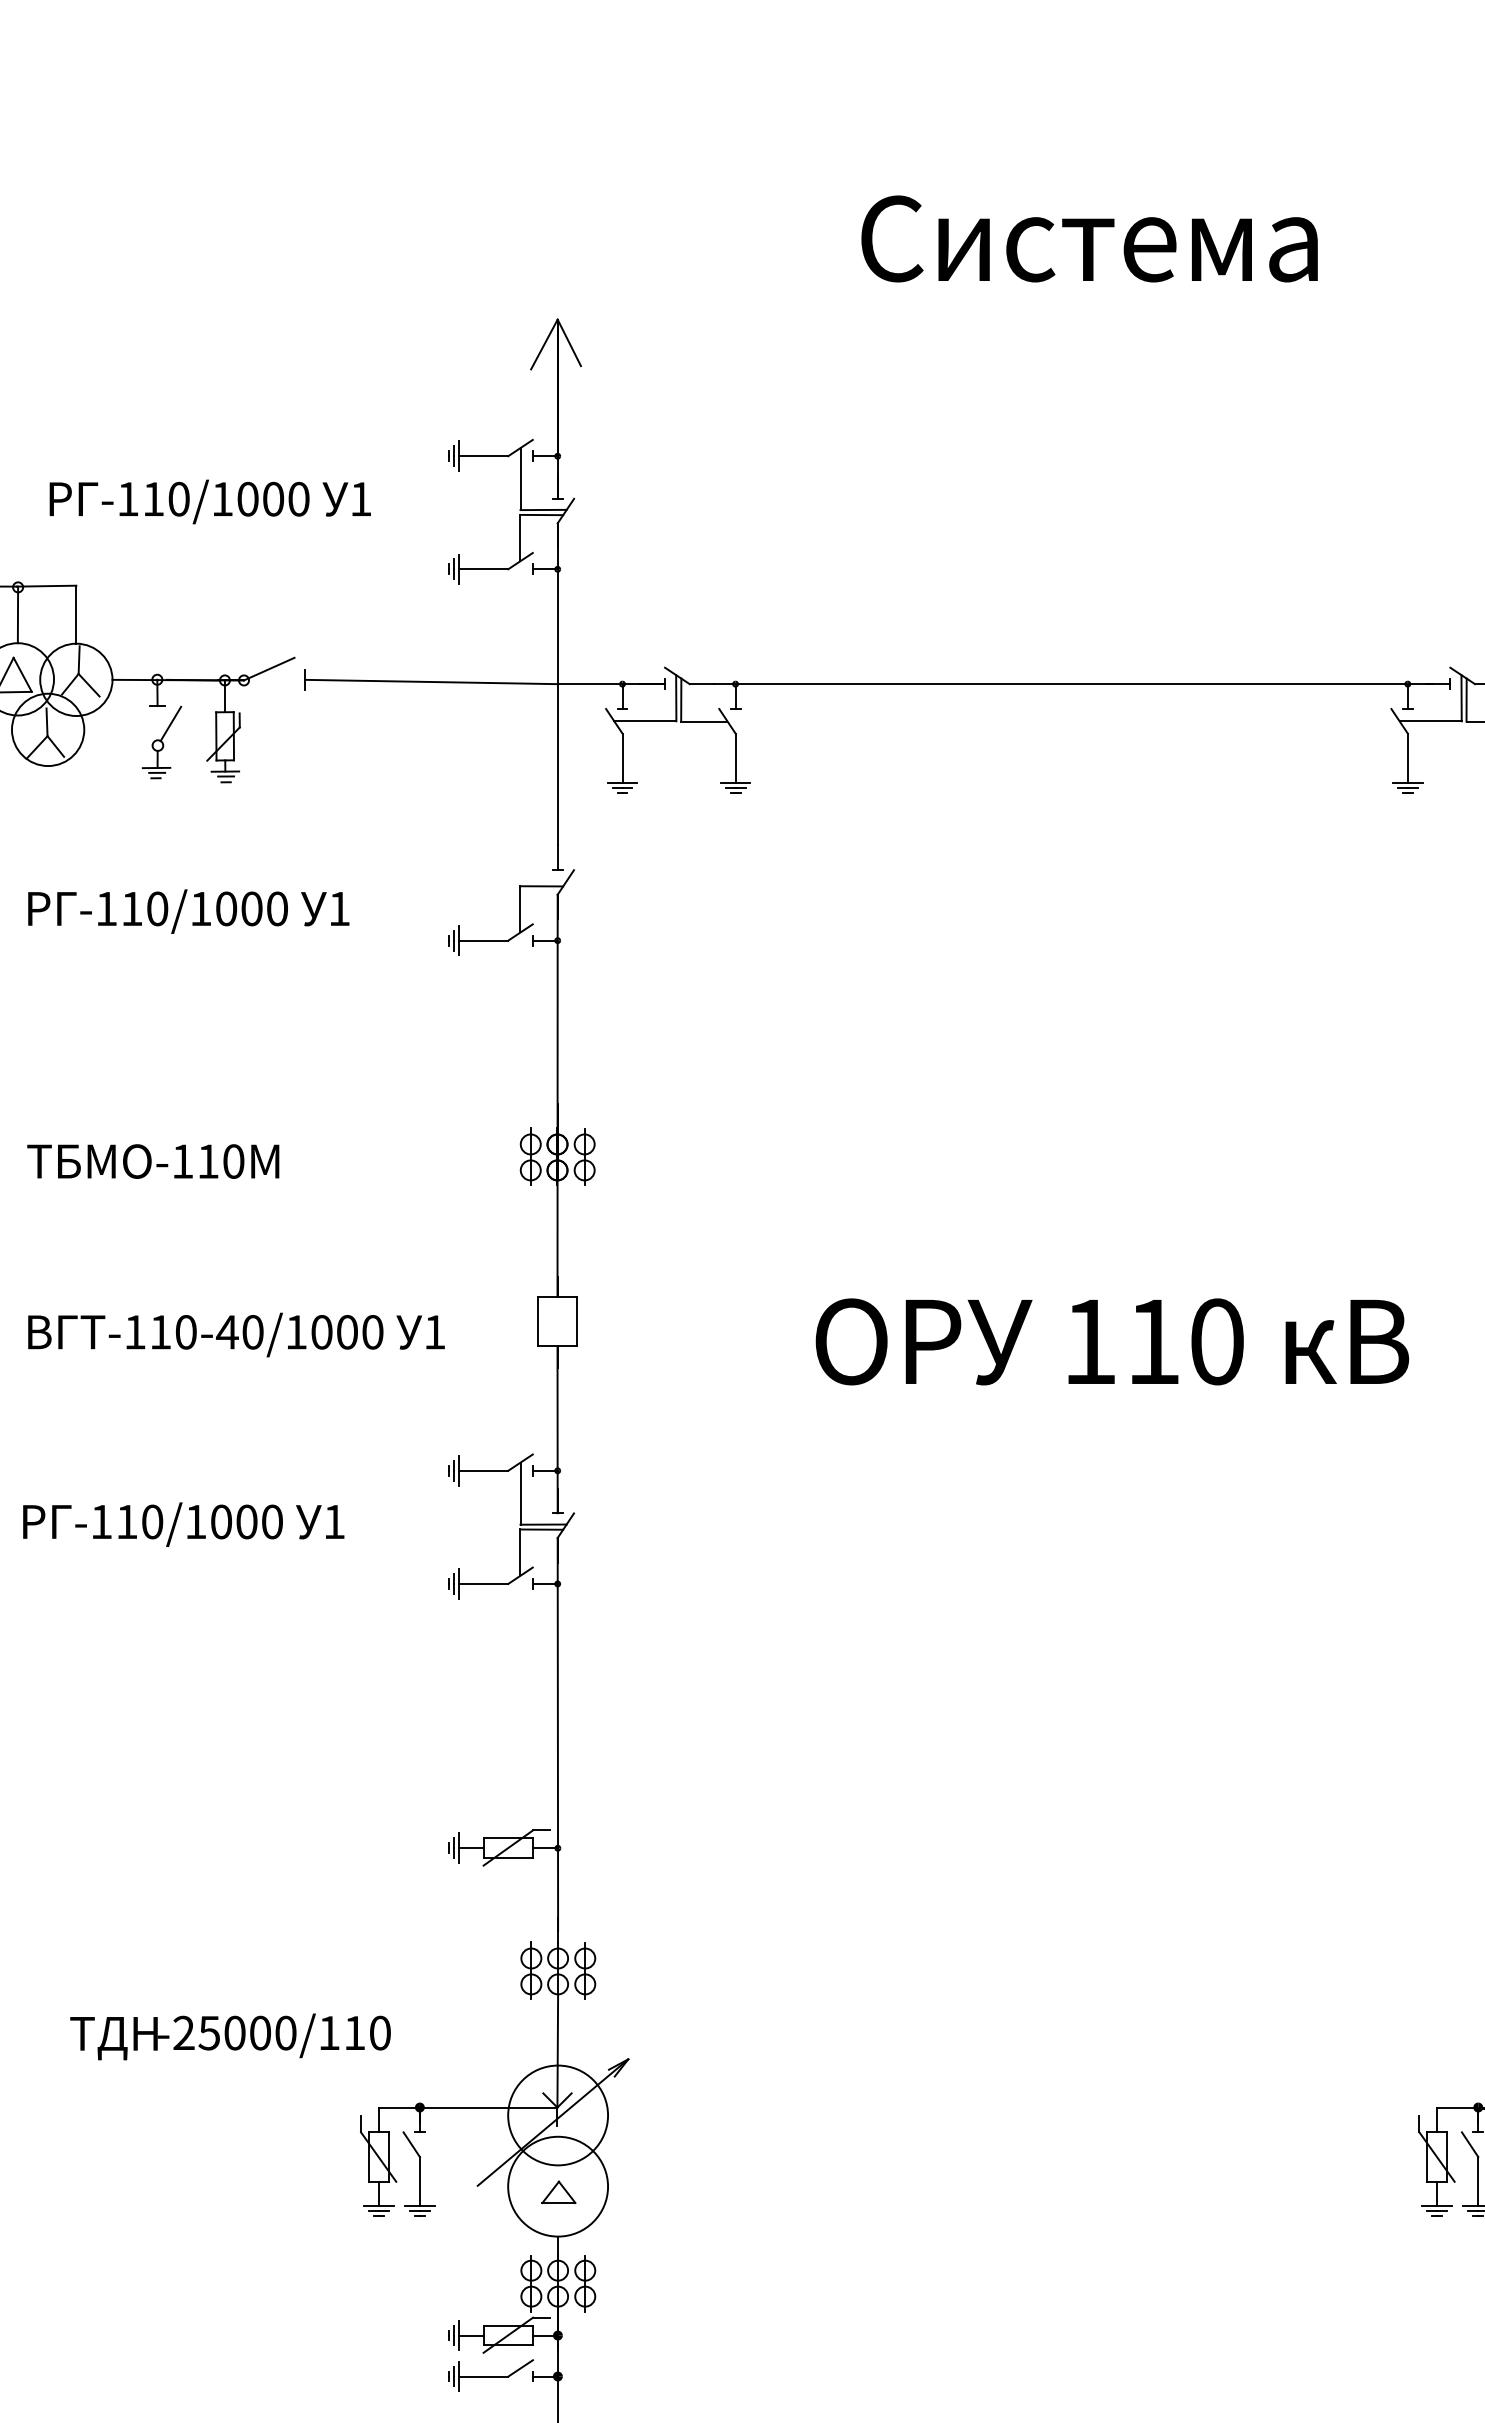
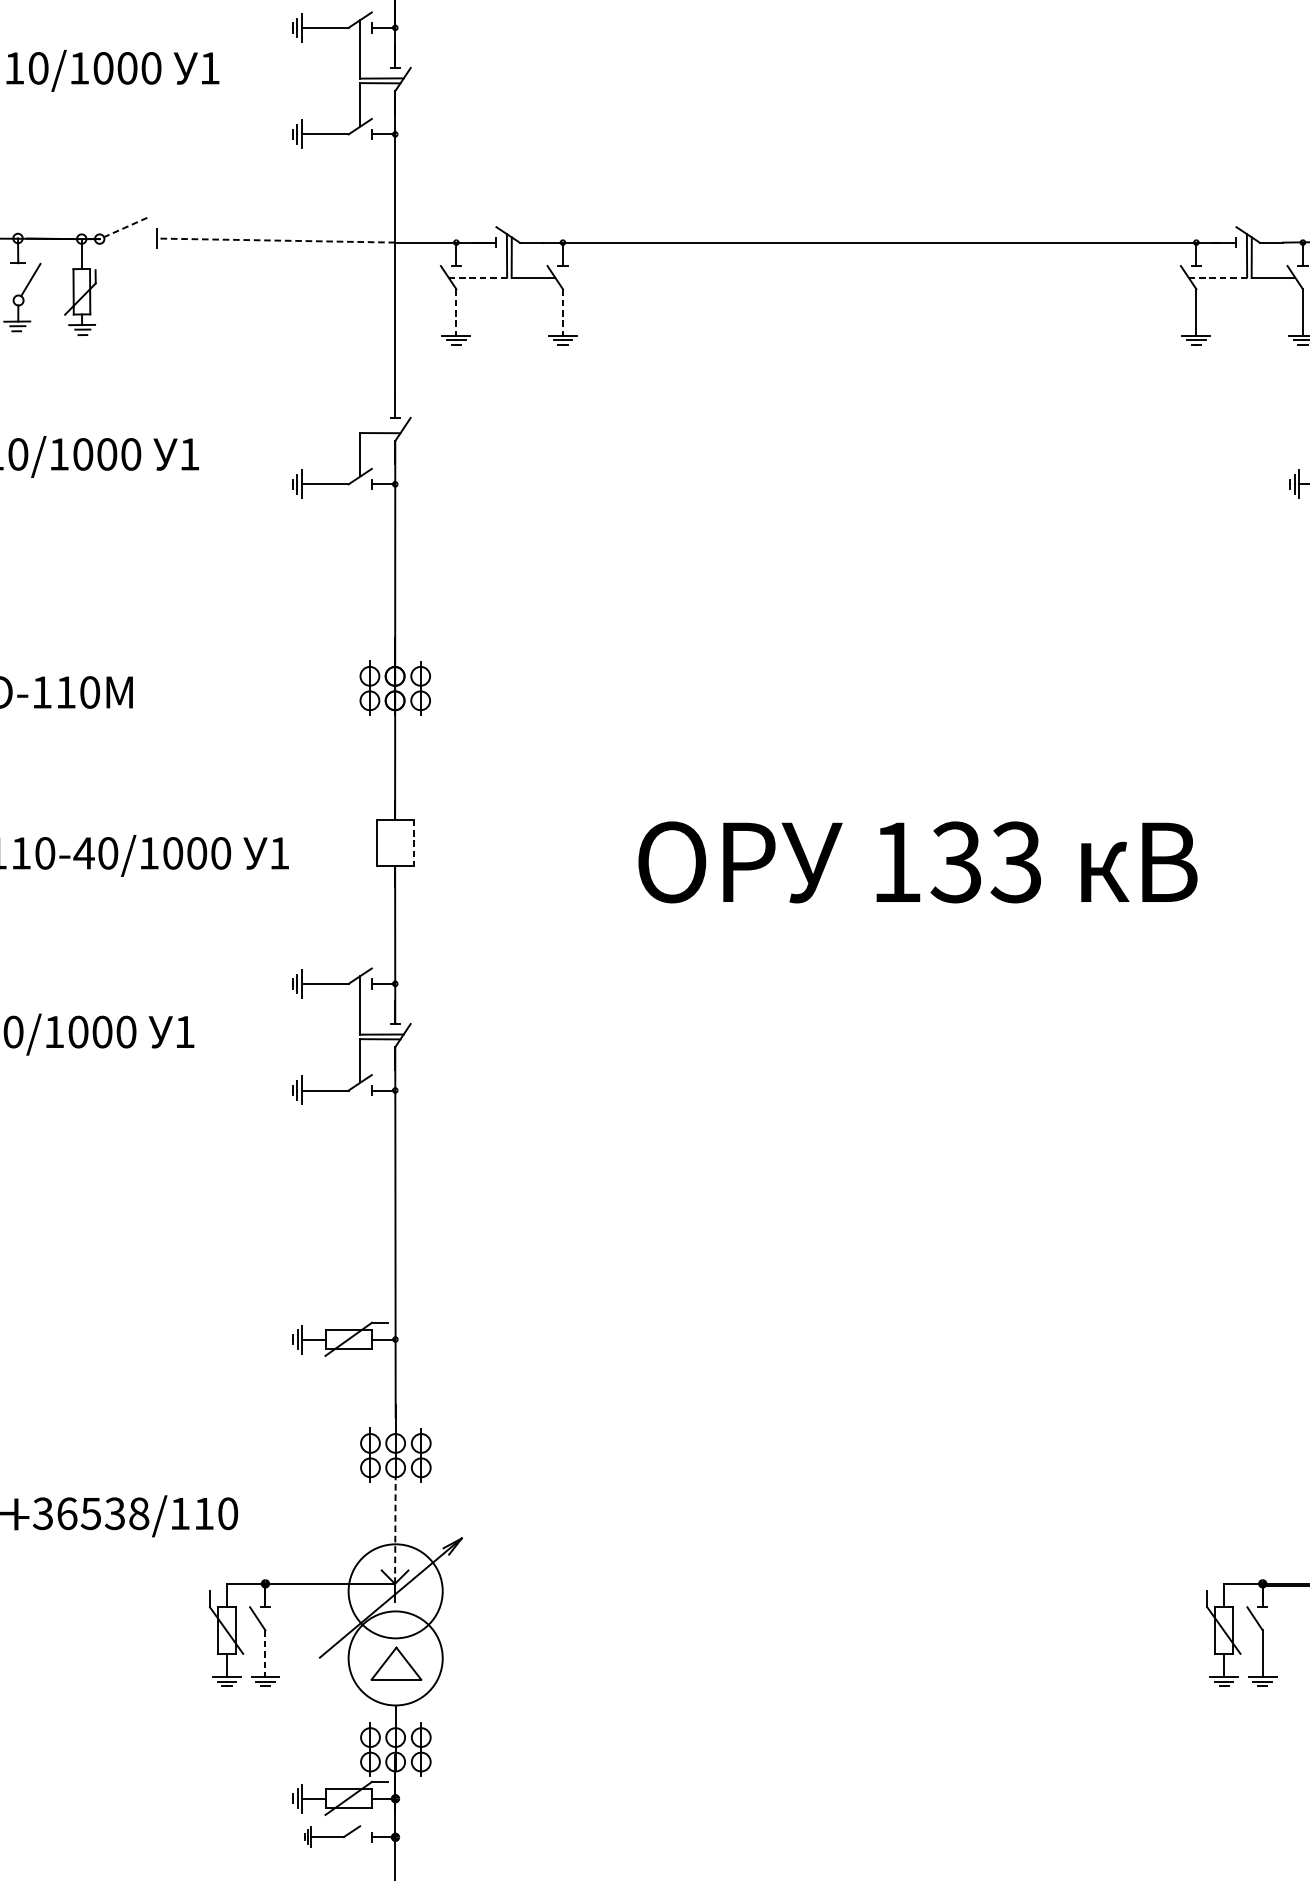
line: (269, 669) -> (123, 228), solid -> dashed
line: (430, 682) -> (275, 241), solid -> dashed
line: (645, 721) -> (478, 277), solid -> dashed
line: (1431, 721) -> (1218, 277), solid -> dashed
line: (622, 758) -> (456, 312), solid -> dashed
line: (735, 758) -> (562, 312), solid -> dashed
line: (577, 1321) -> (413, 843), solid -> dashed
text: (1184, 1341) -> (985, 862), 110 -> 133
text: (234, 2032) -> (90, 1513), -25000/110 -> -36538/110
line: (557, 2050) -> (395, 1530), solid -> dashed
line: (419, 2181) -> (265, 1653), solid -> dashed
part: (558, 2192) -> (396, 1663), size x1.6
part: (490, 2375) -> (331, 1836), size x0.7

